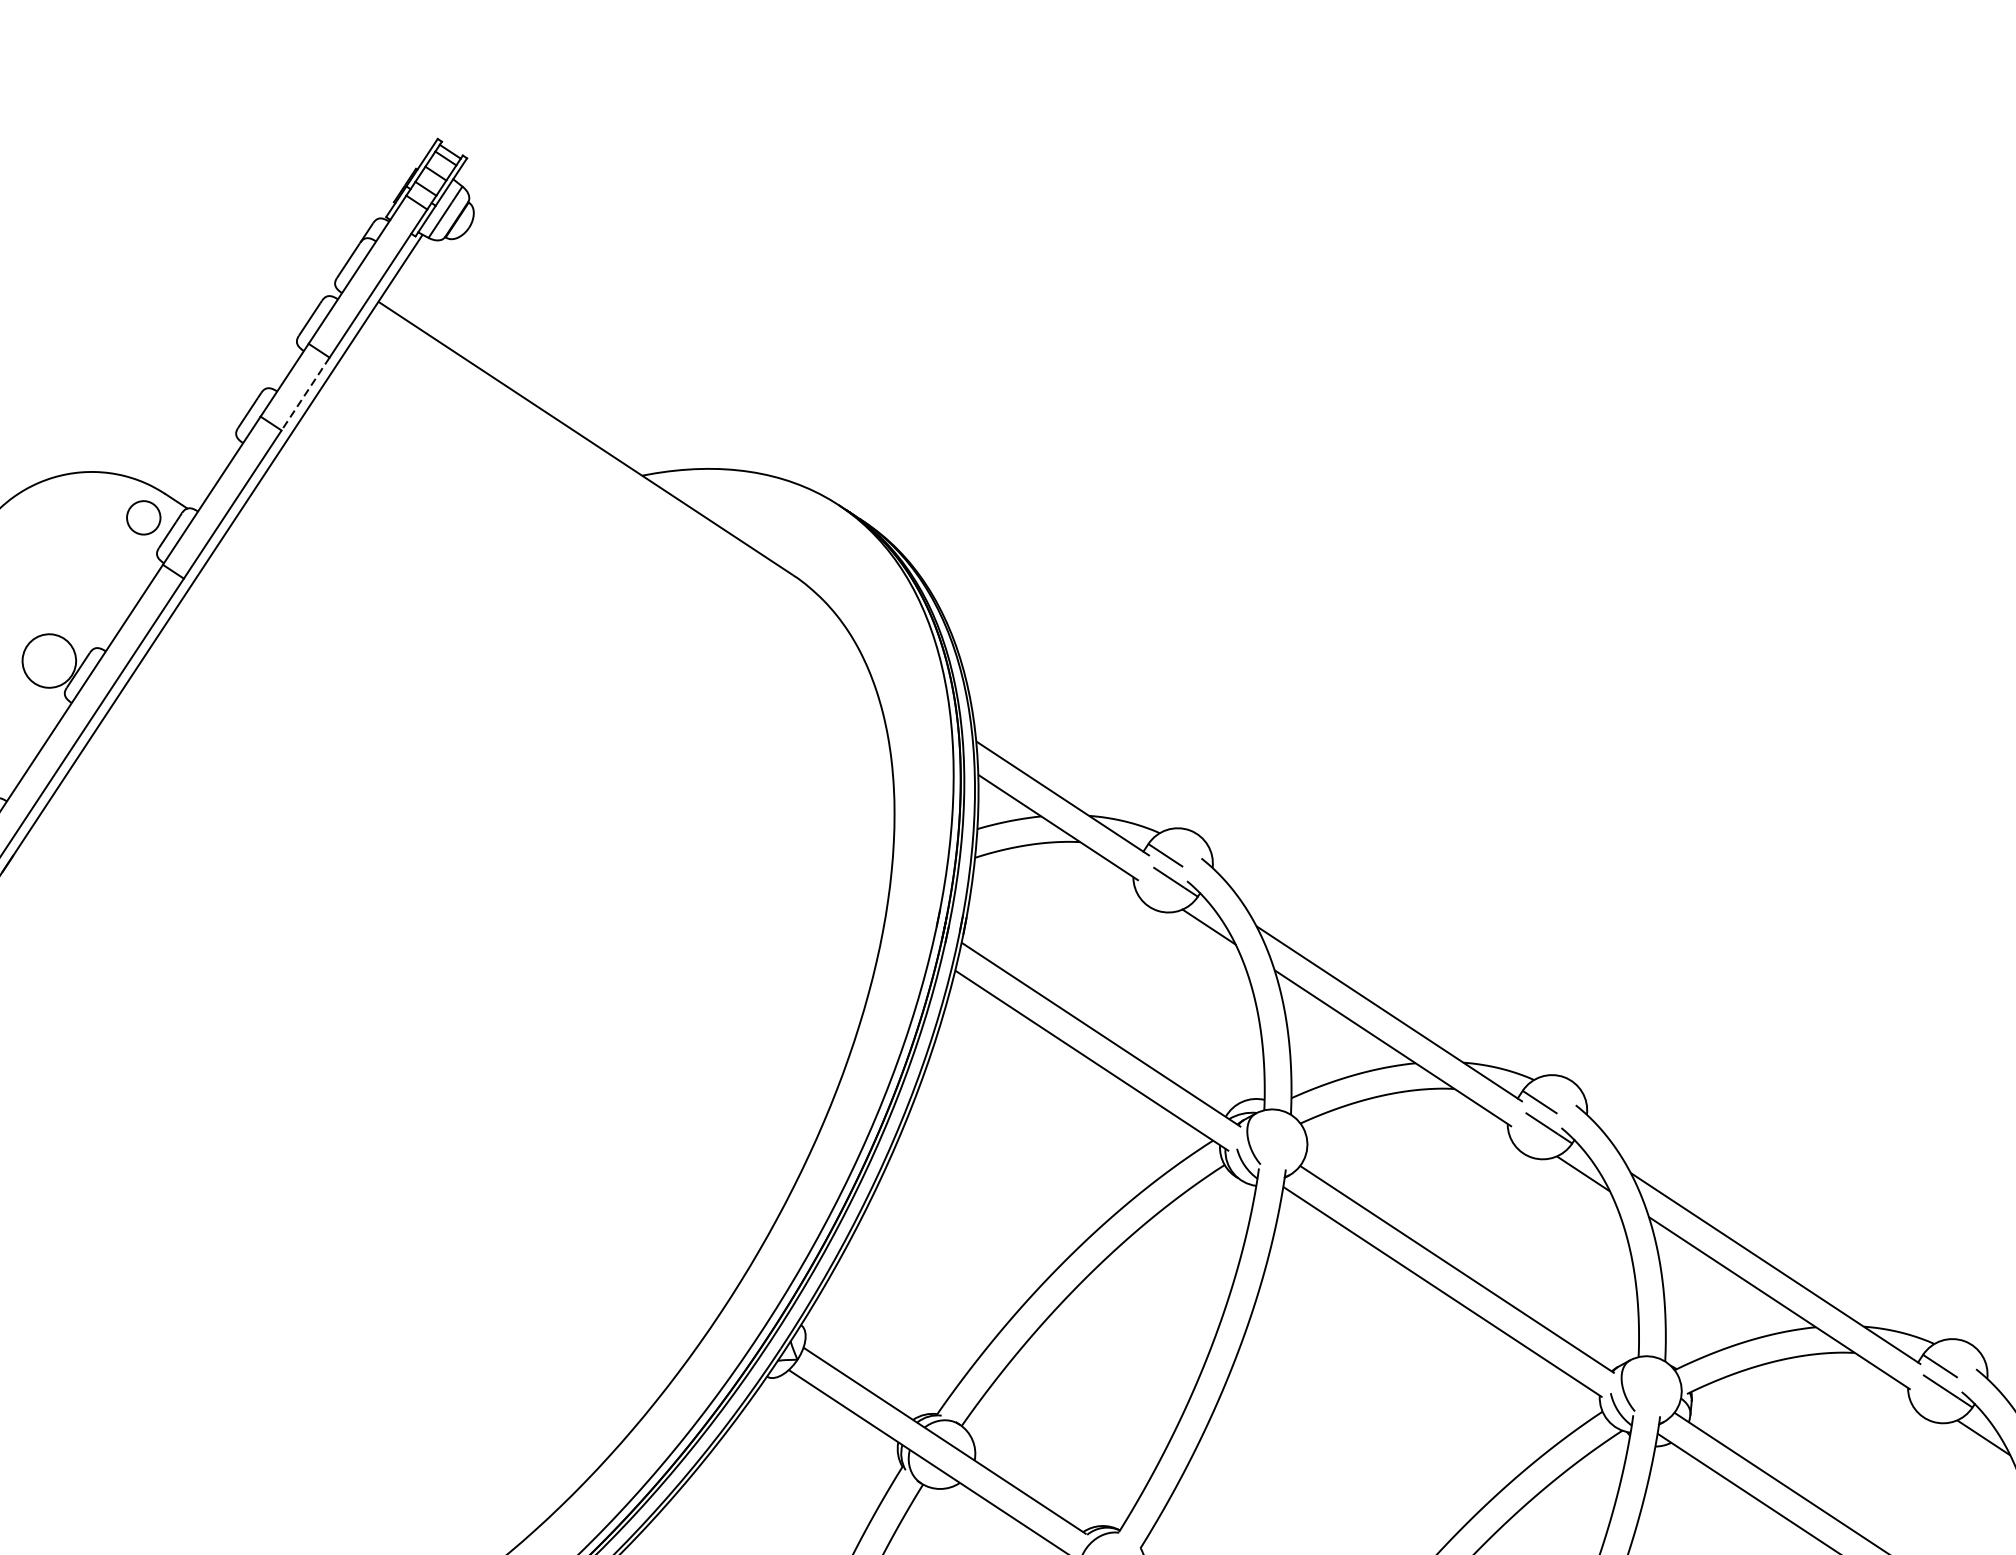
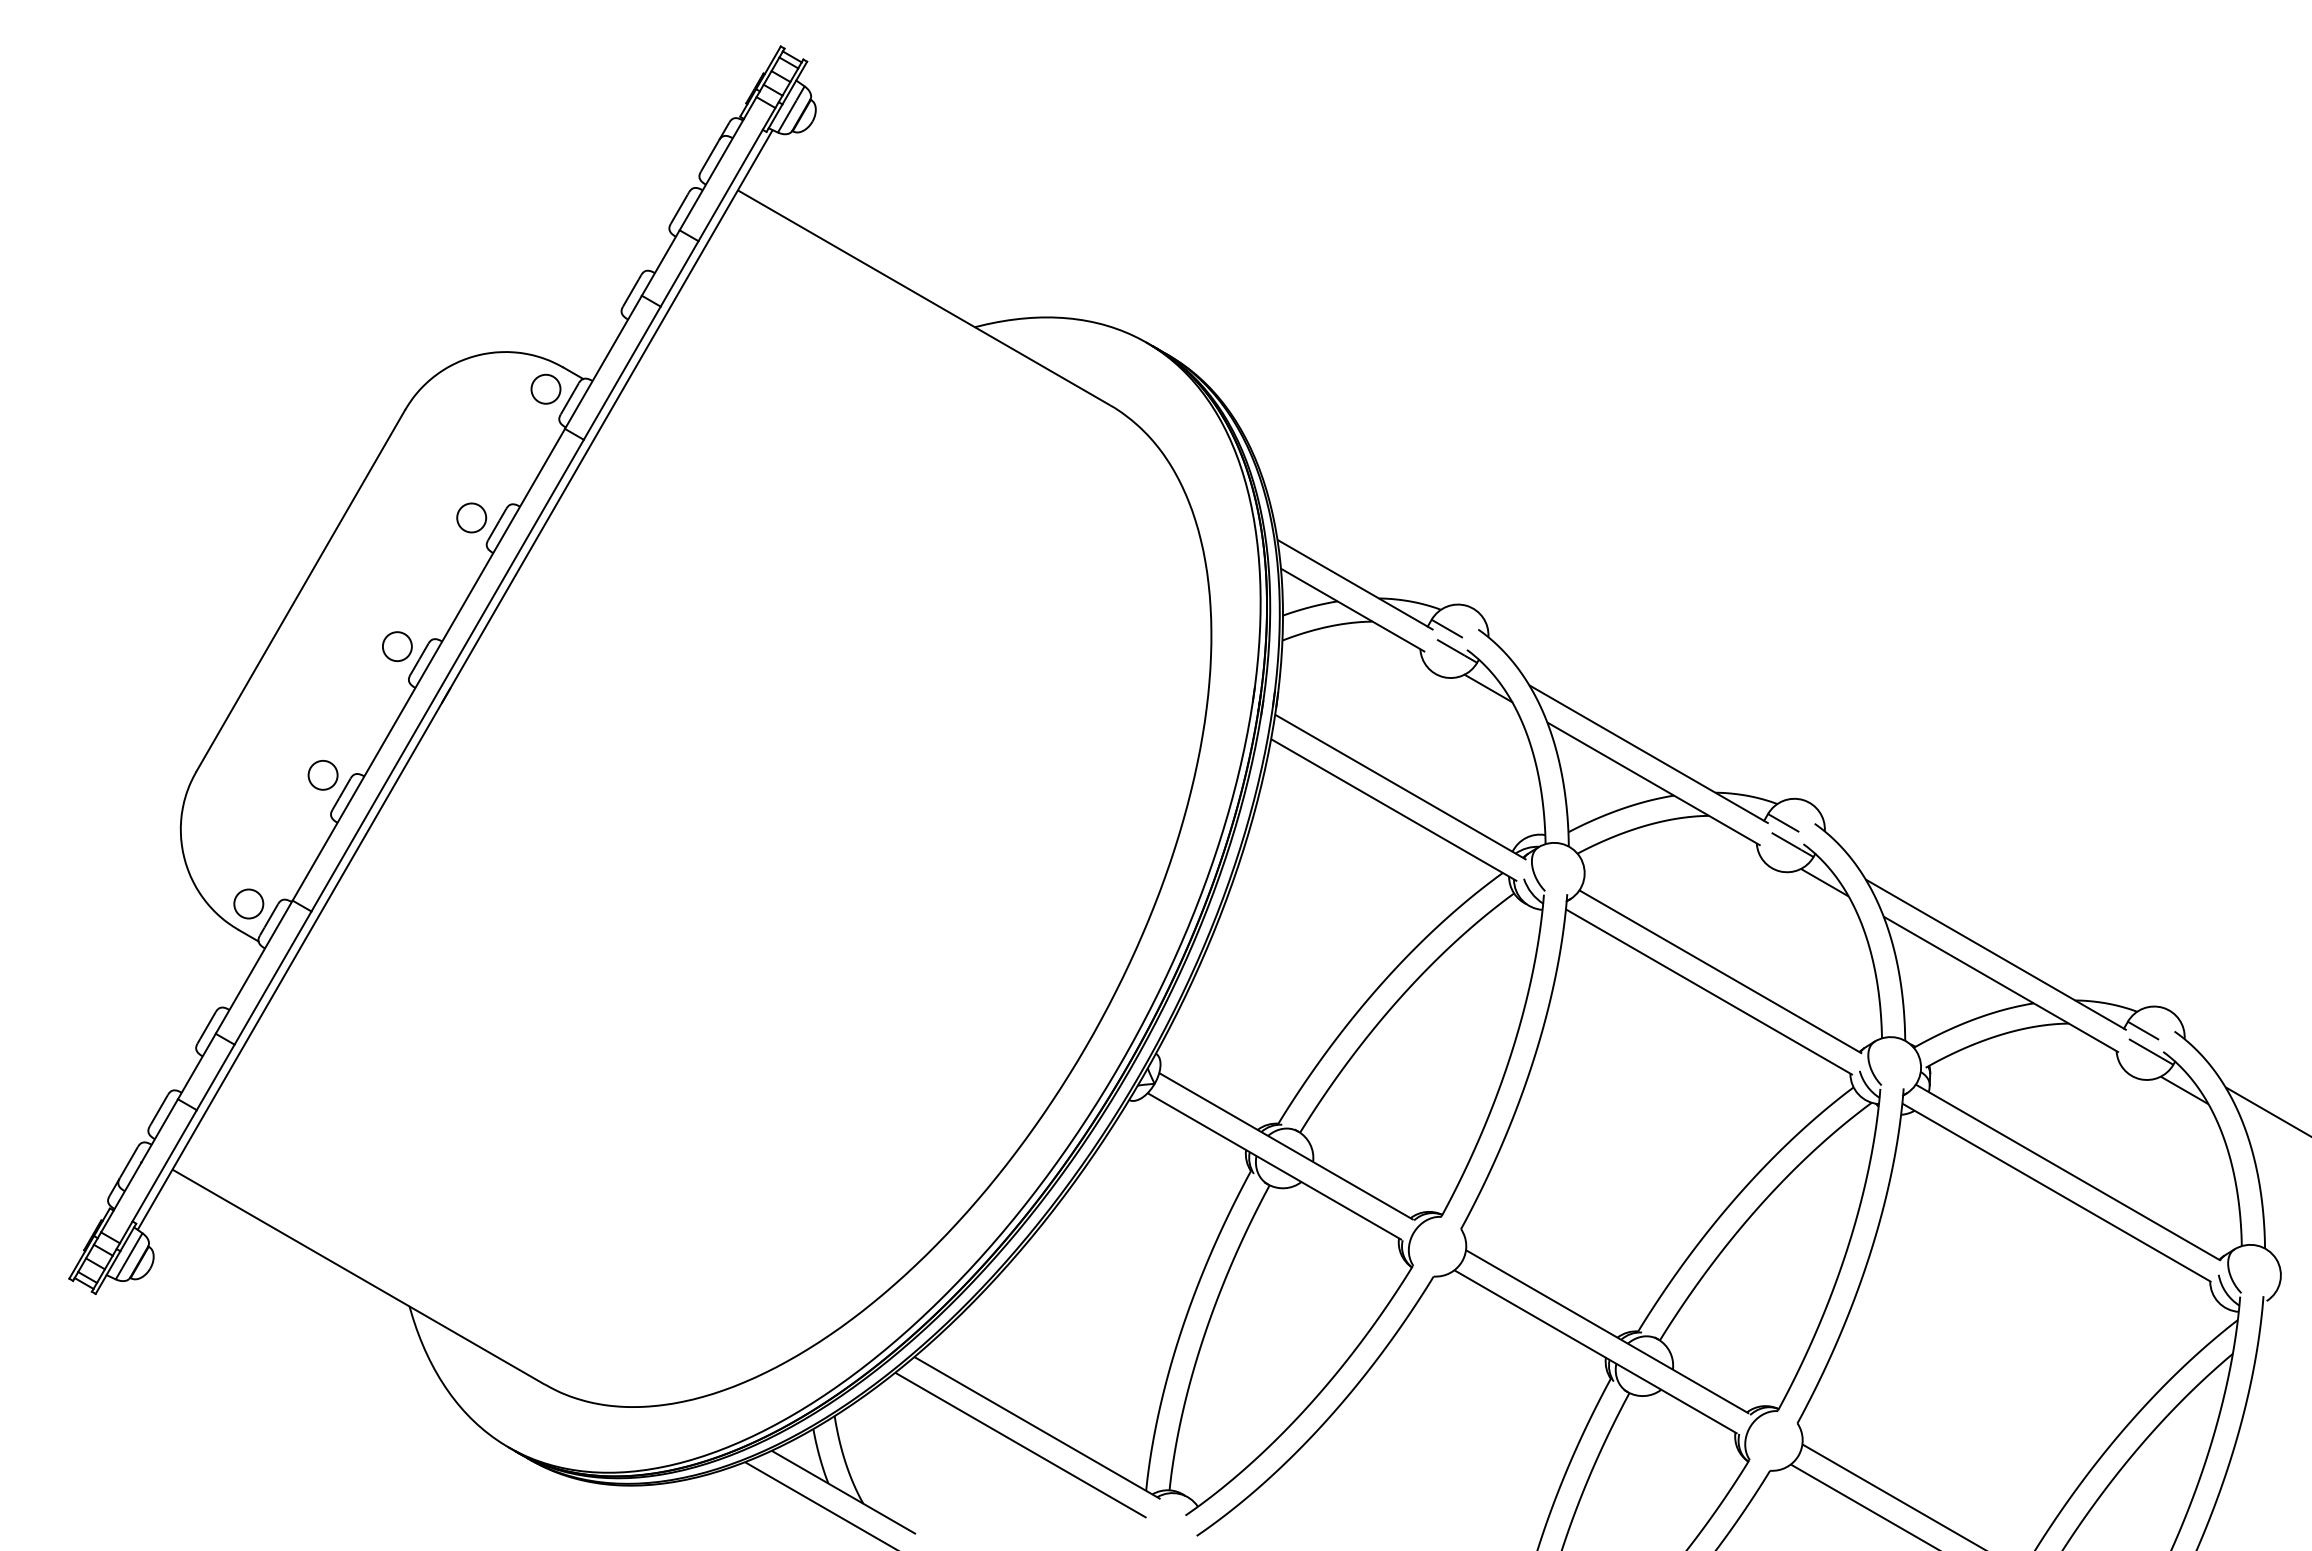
line: (305, 393) -> (679, 273), dashed -> solid
circle: (49, 660) -> (471, 517), size x0.62

